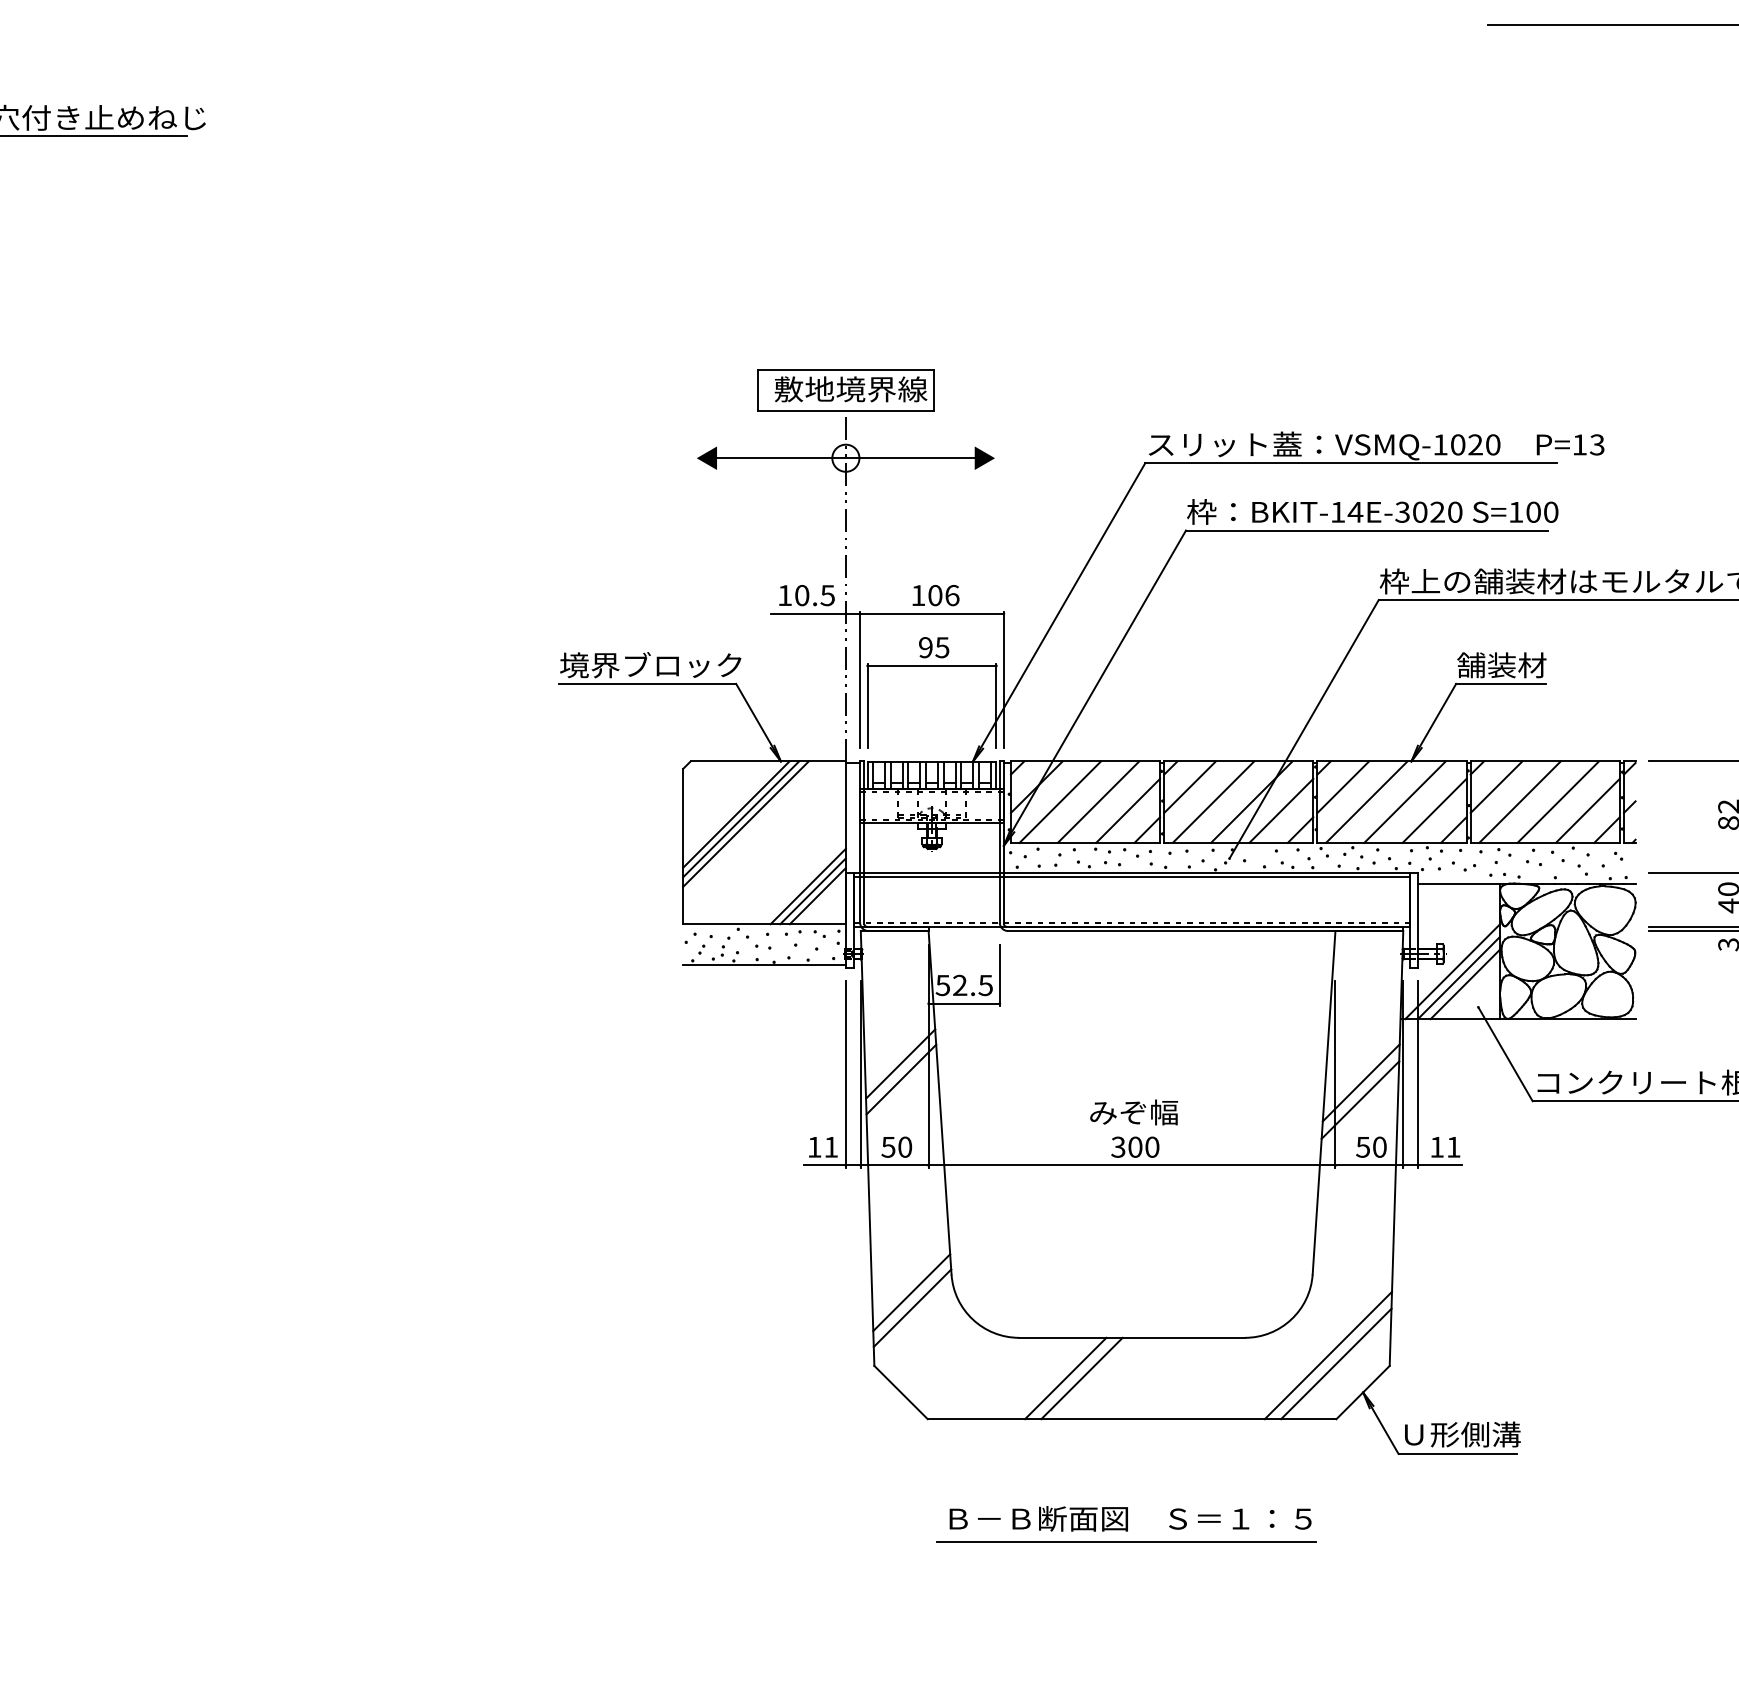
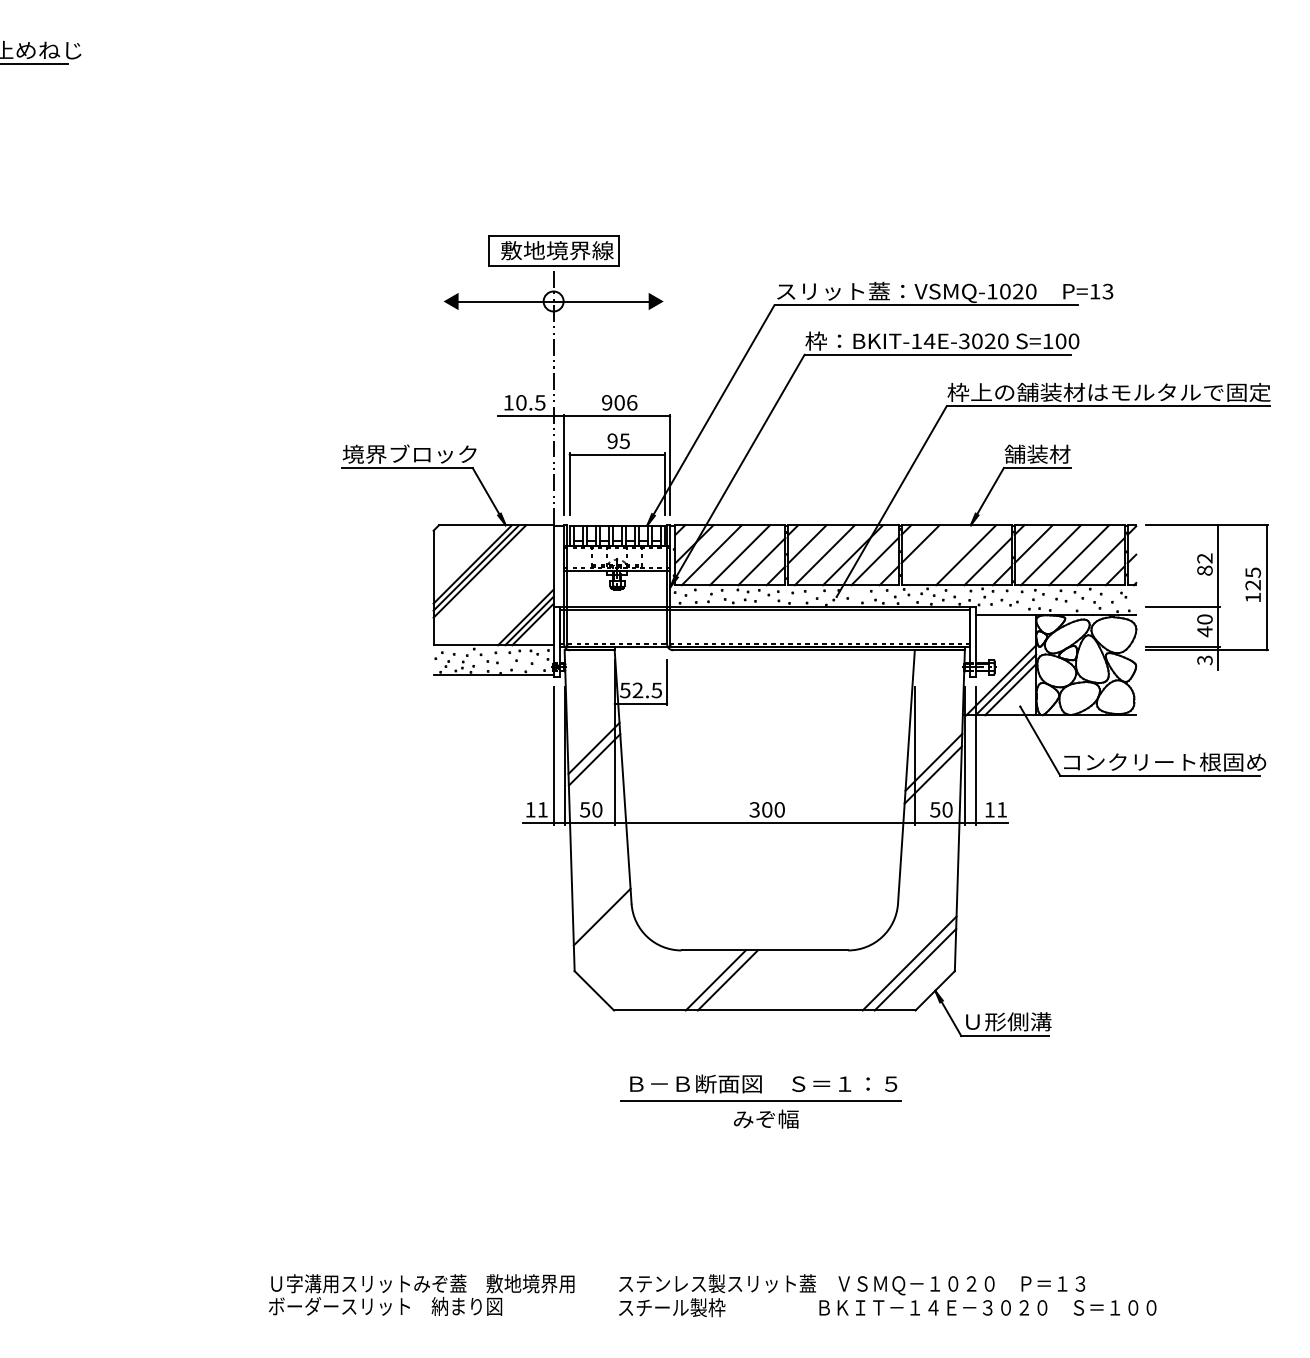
text: (918, 595) -> (607, 402), 106 -> 906
line: (1366, 802) -> (937, 555), removed
text: (1134, 1111) -> (766, 1118), moved
line: (912, 1308) -> (602, 928), removed

